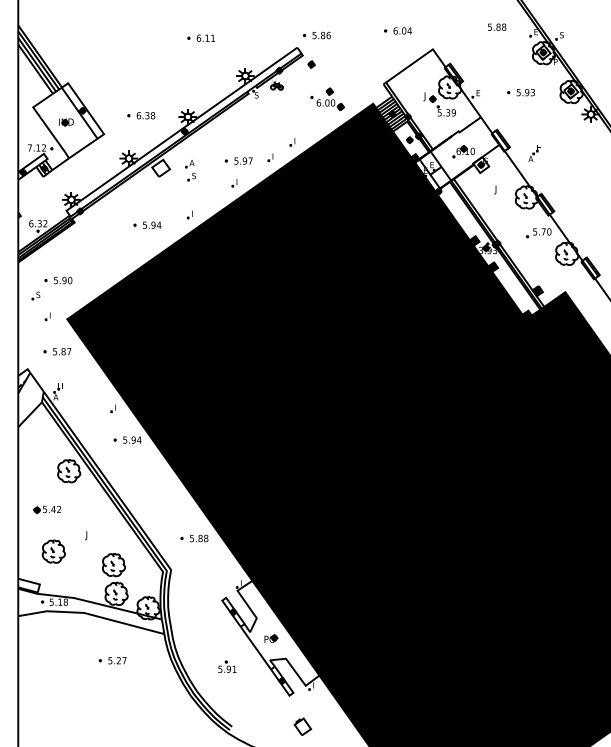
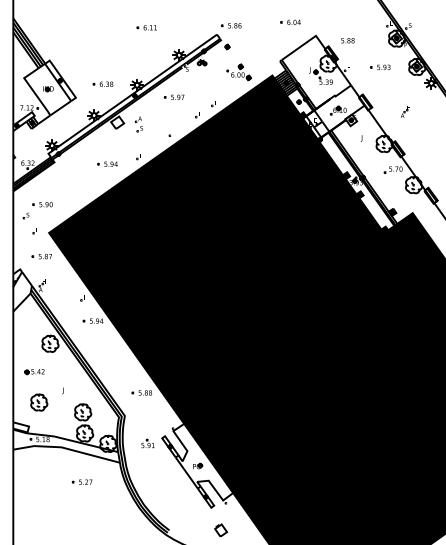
text: (496, 26) -> (347, 40), moved
part: (534, 152) -> (405, 111), moved
part: (237, 159) -> (173, 96), moved
part: (226, 666) -> (147, 443), moved

